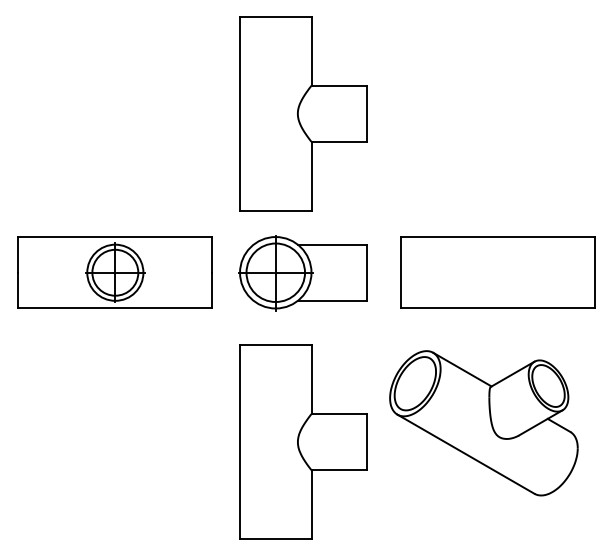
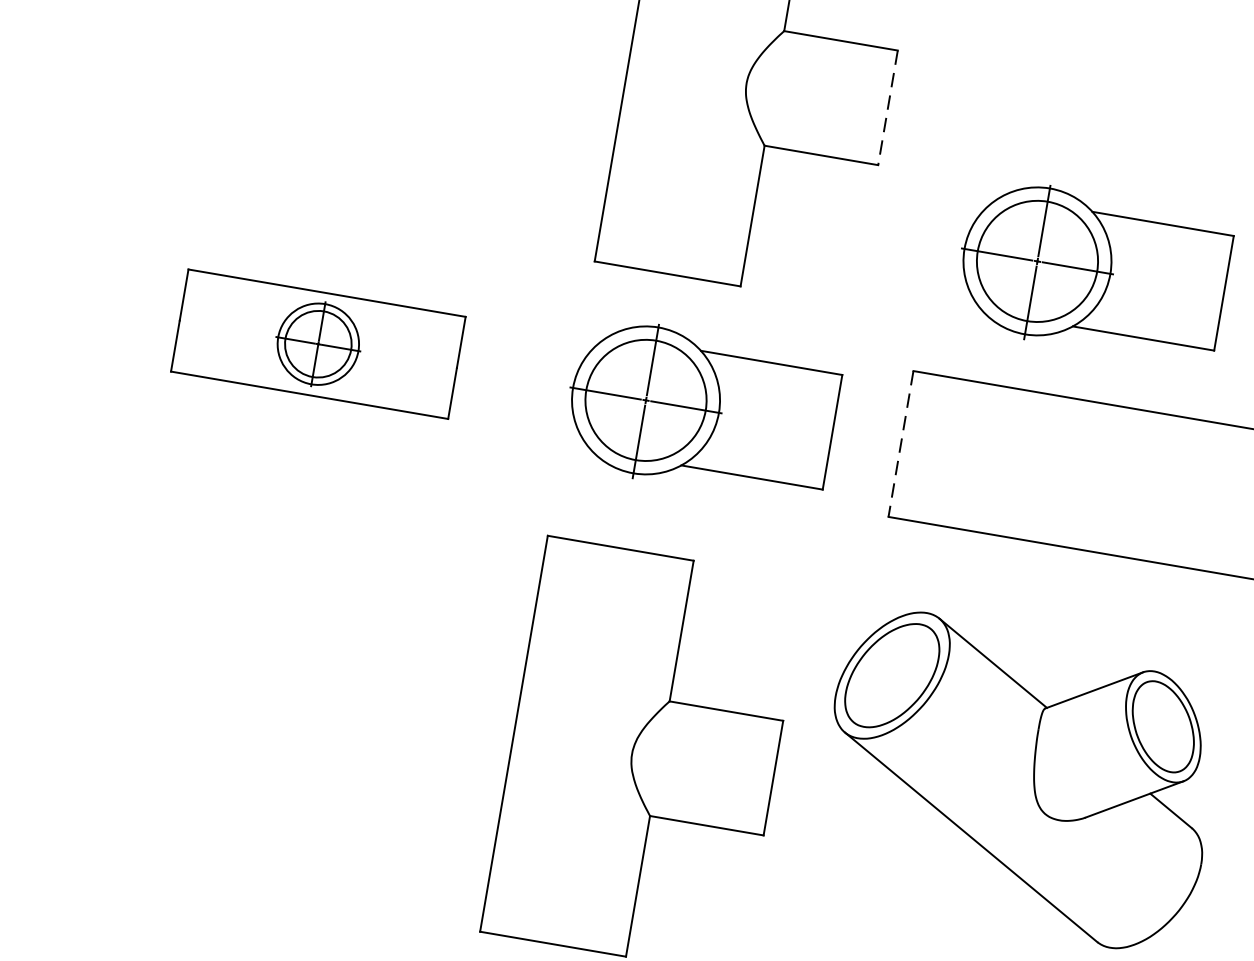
line: (367, 114) -> (888, 109), solid -> dashed
part: (477, 175) -> (1091, 272), added
part: (114, 272) -> (316, 343), size x0.7
line: (400, 272) -> (900, 443), solid -> dashed

